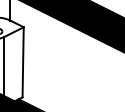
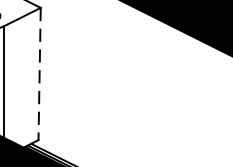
line: (23, 62) -> (40, 74), solid -> dashed

